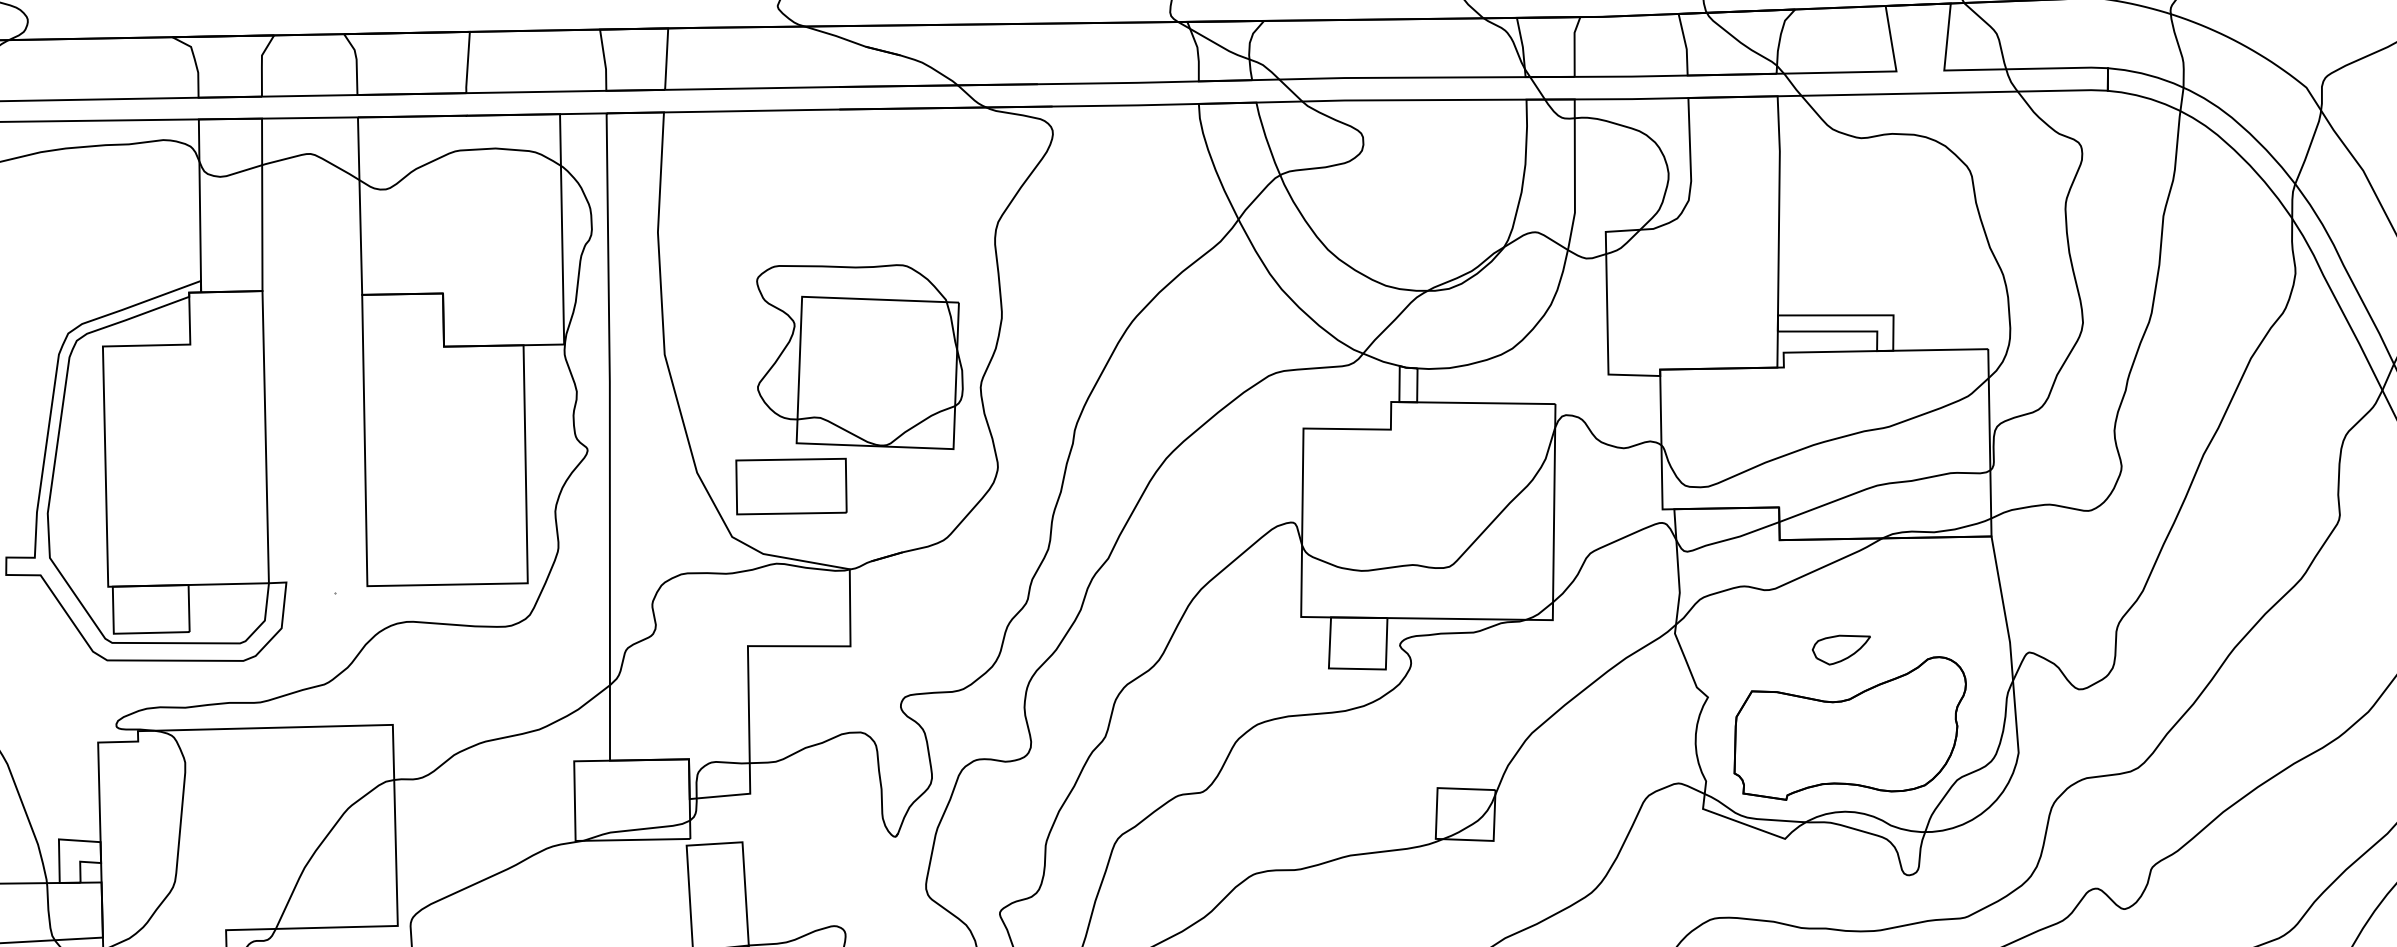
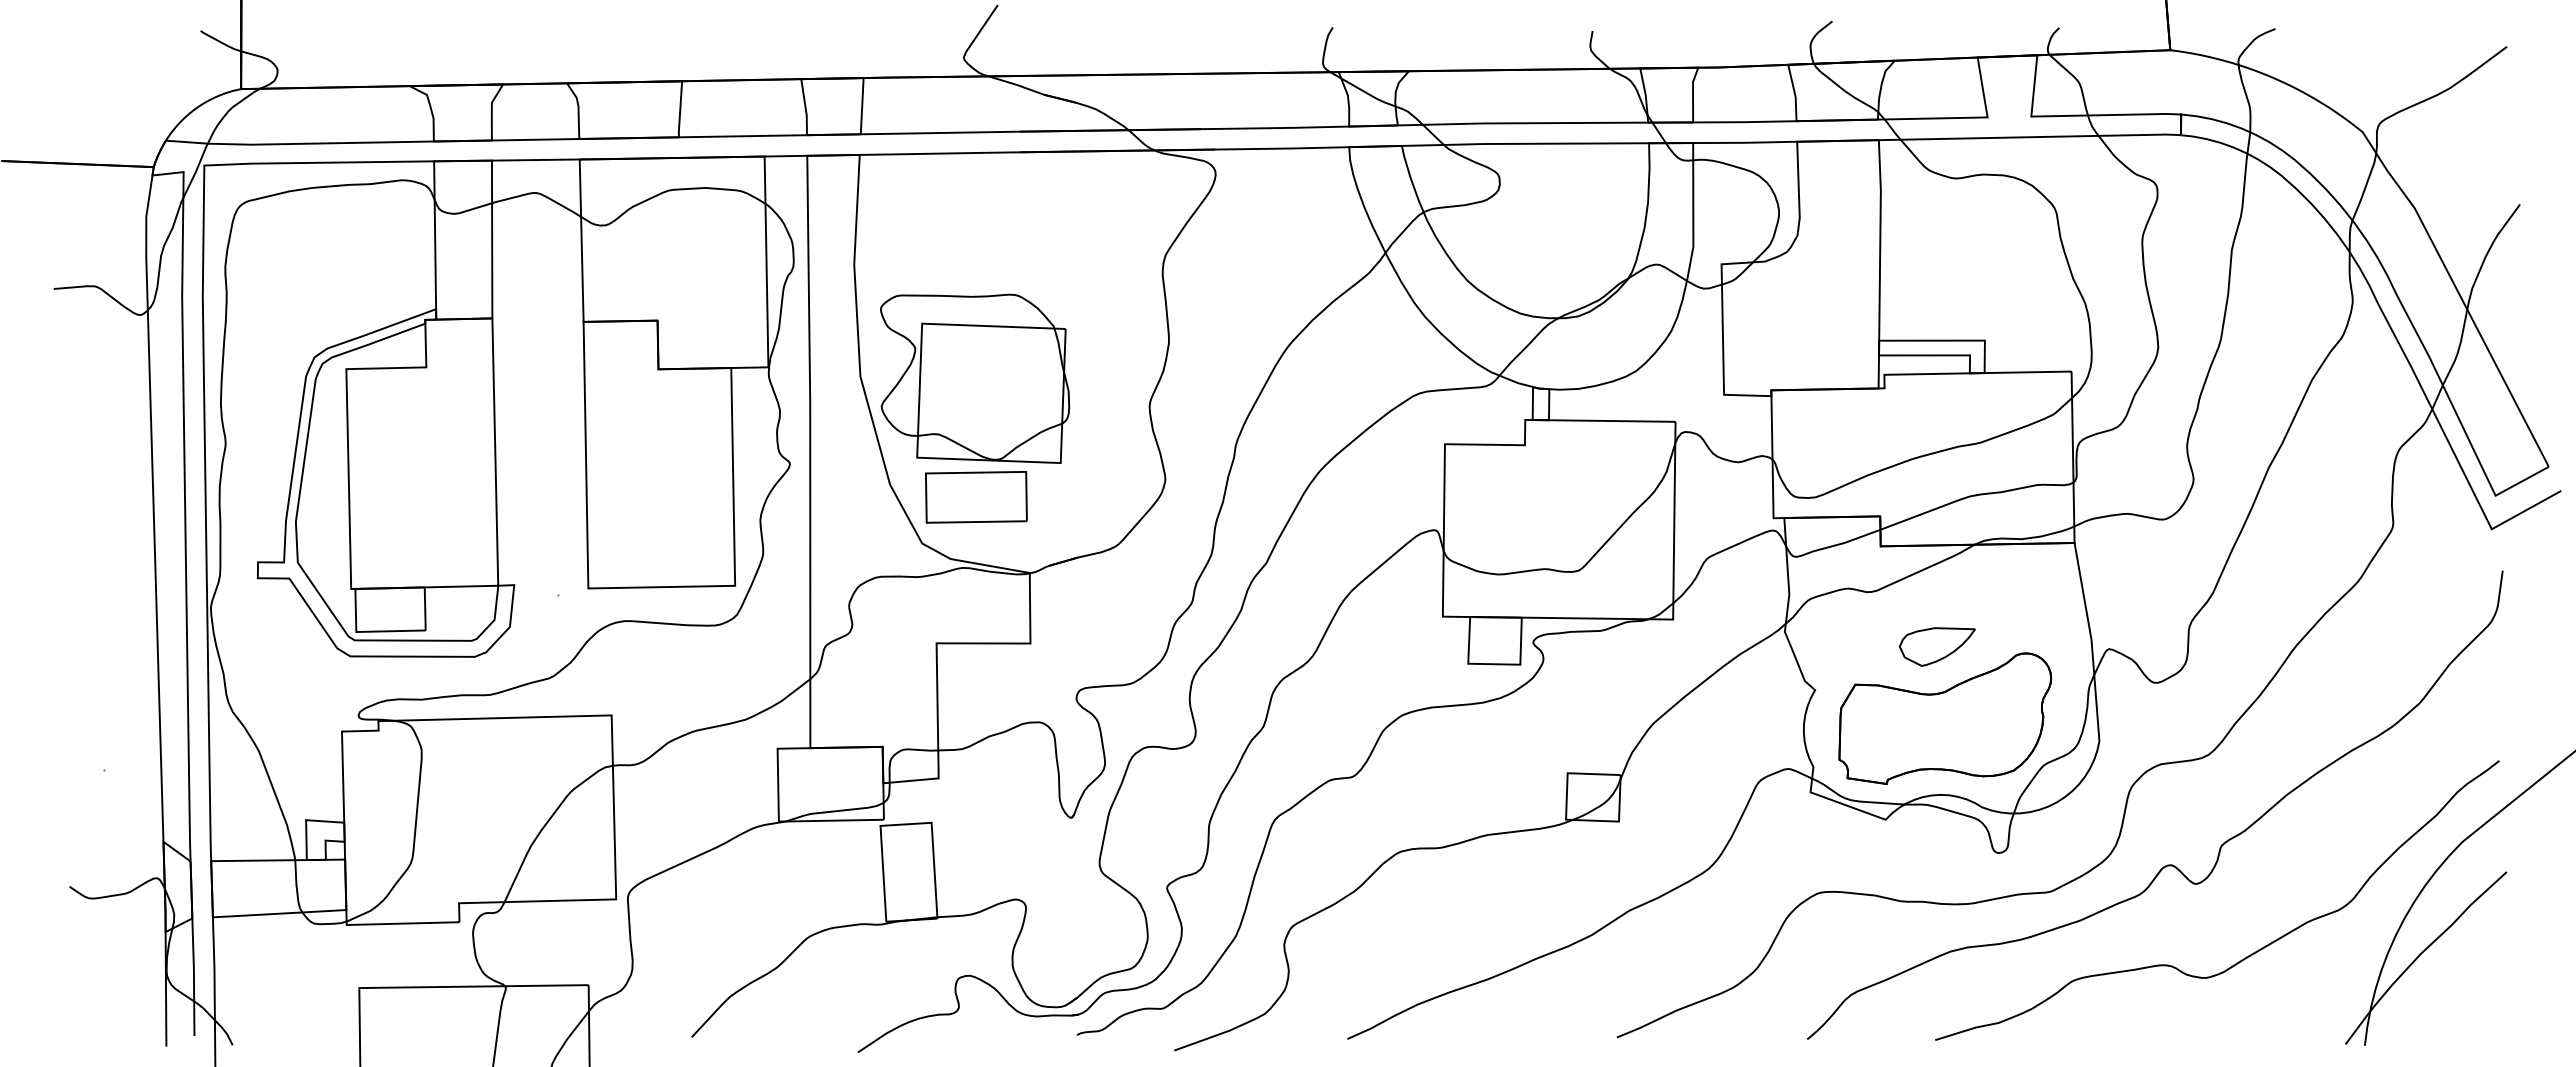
part: (860, 356) -> (975, 378), moved
part: (1840, 649) -> (1936, 646), size x1.43

